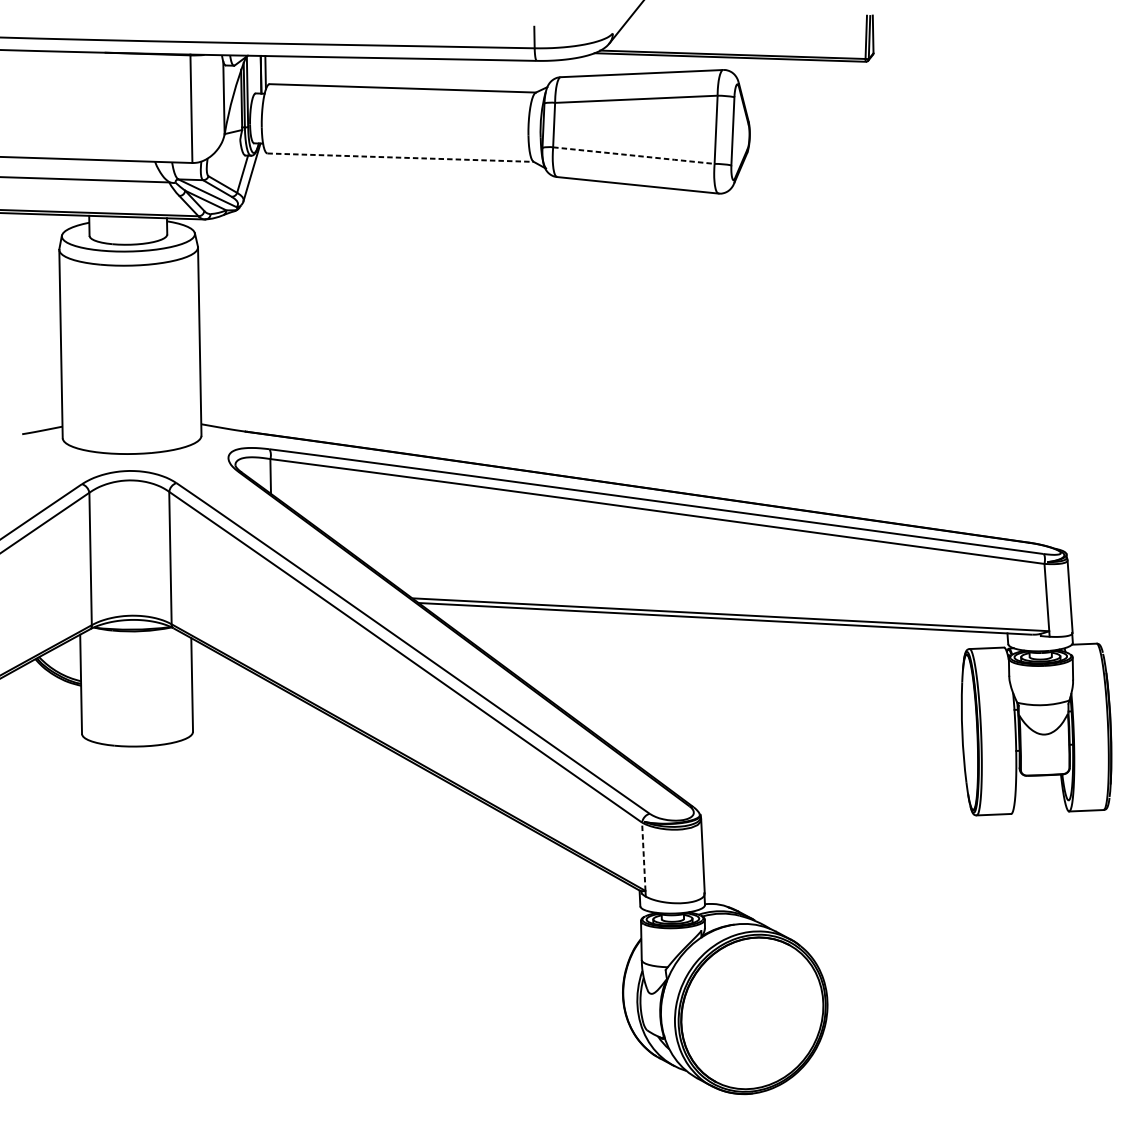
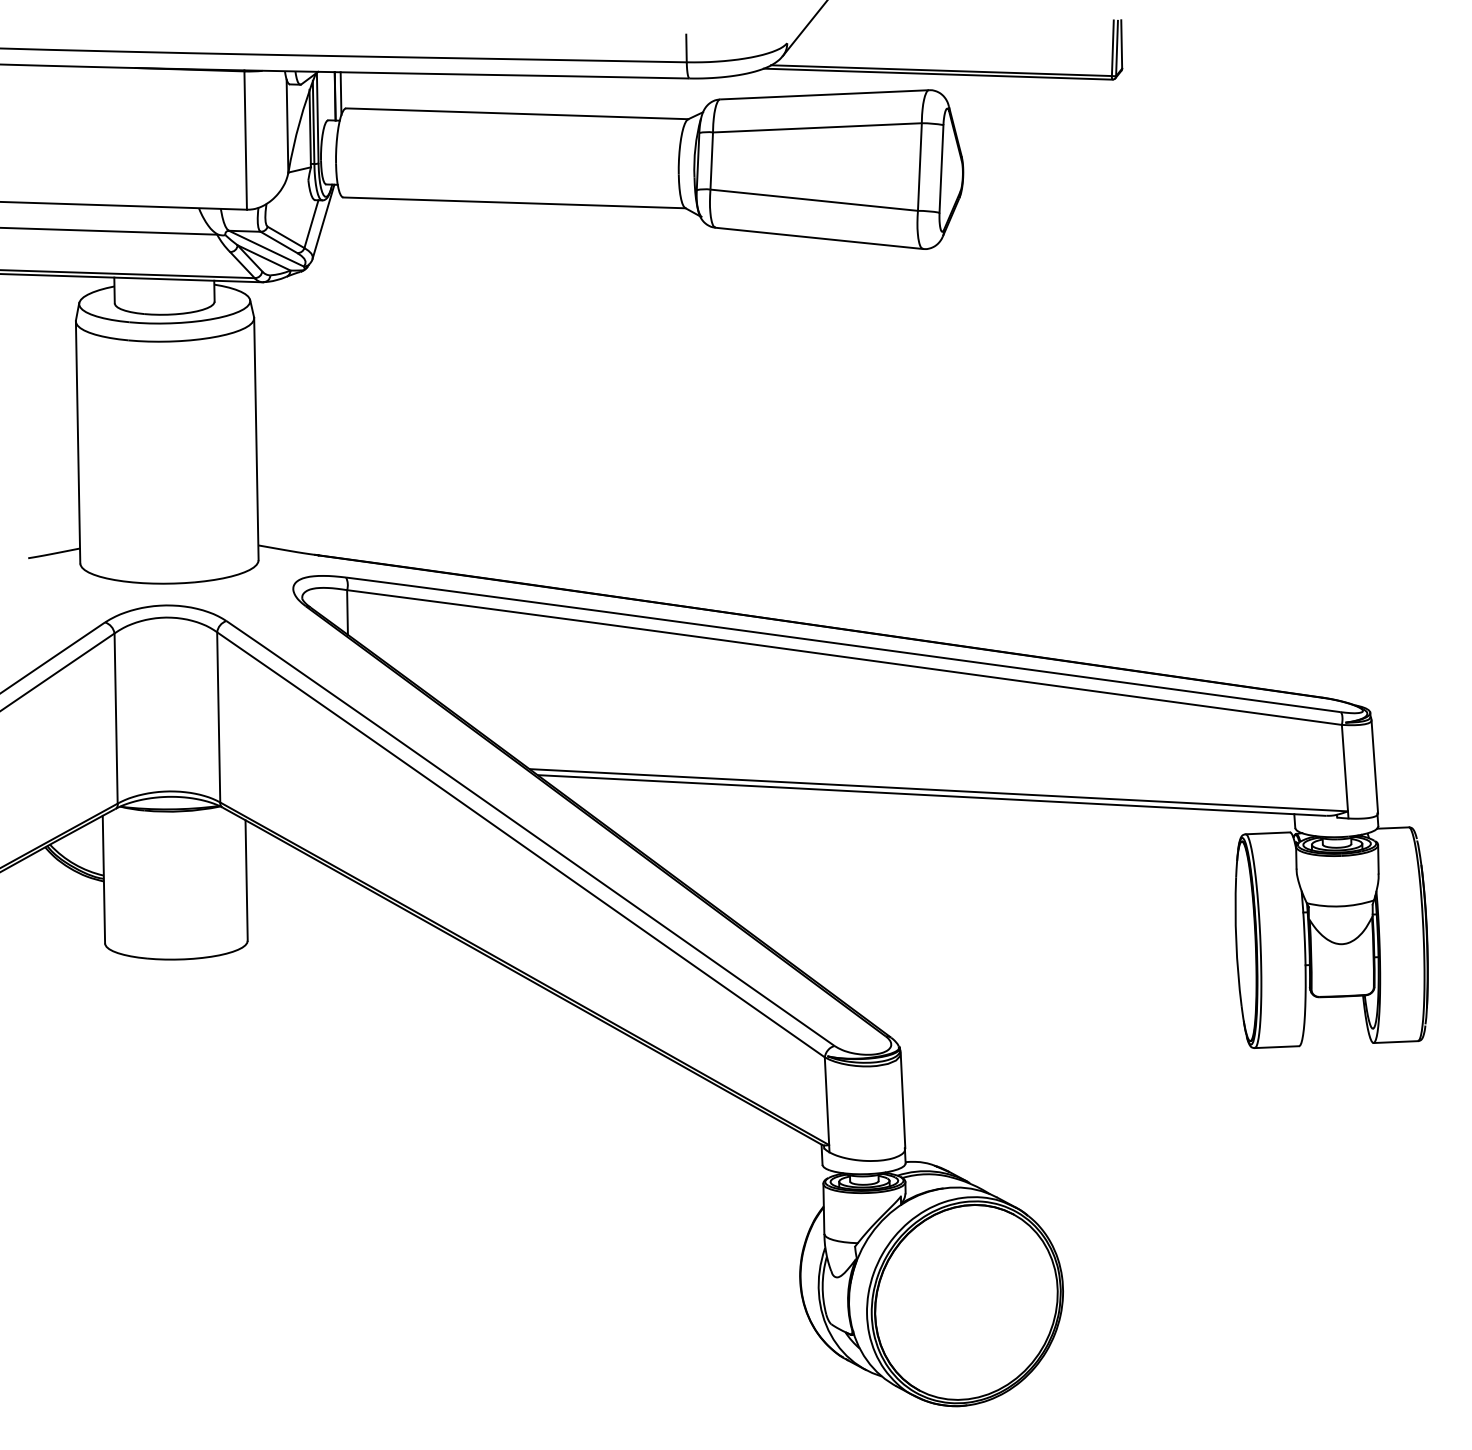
line: (634, 155) -> (814, 200), dashed -> solid
line: (400, 157) -> (514, 202), dashed -> solid
line: (643, 856) -> (826, 1101), dashed -> solid

